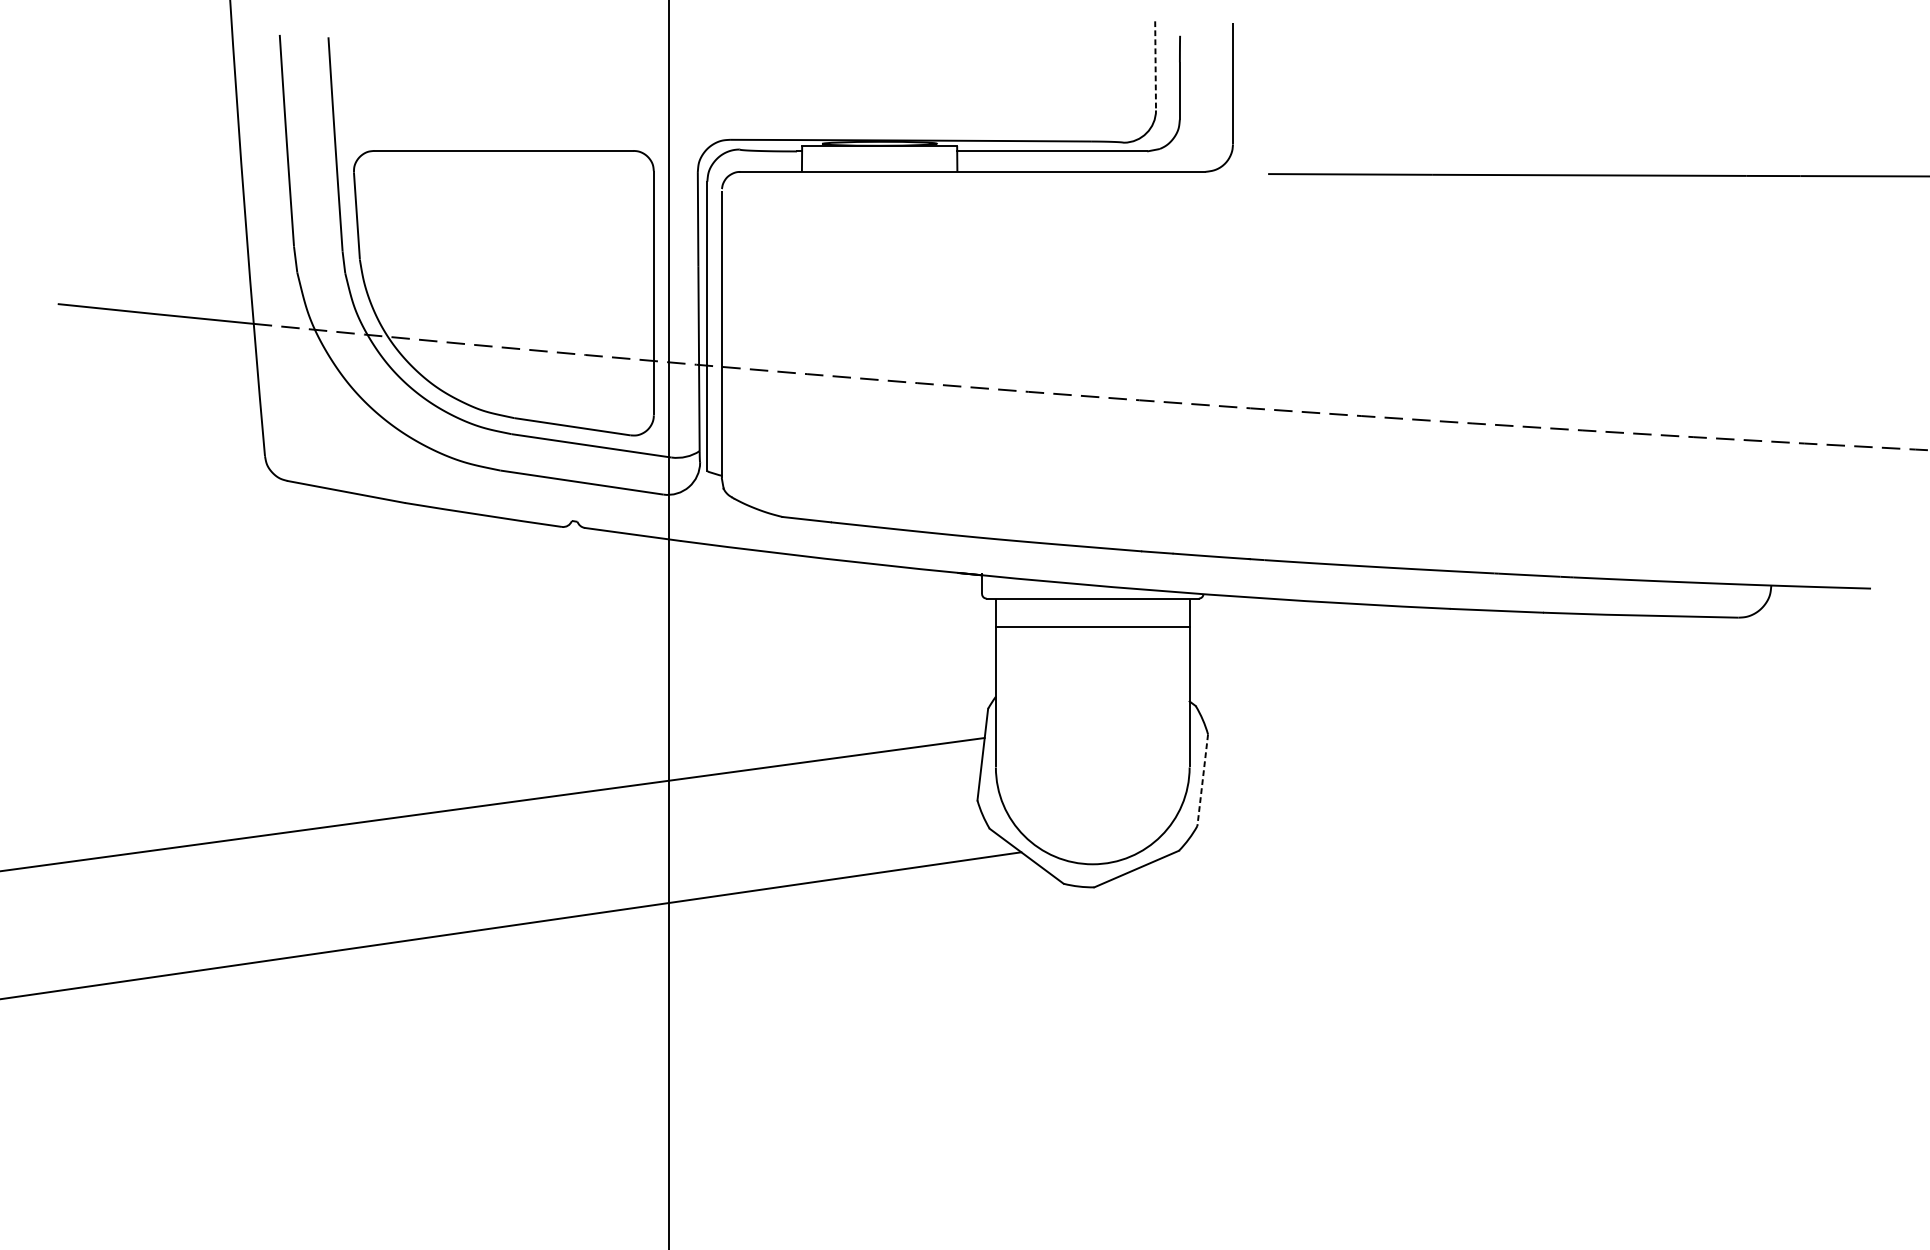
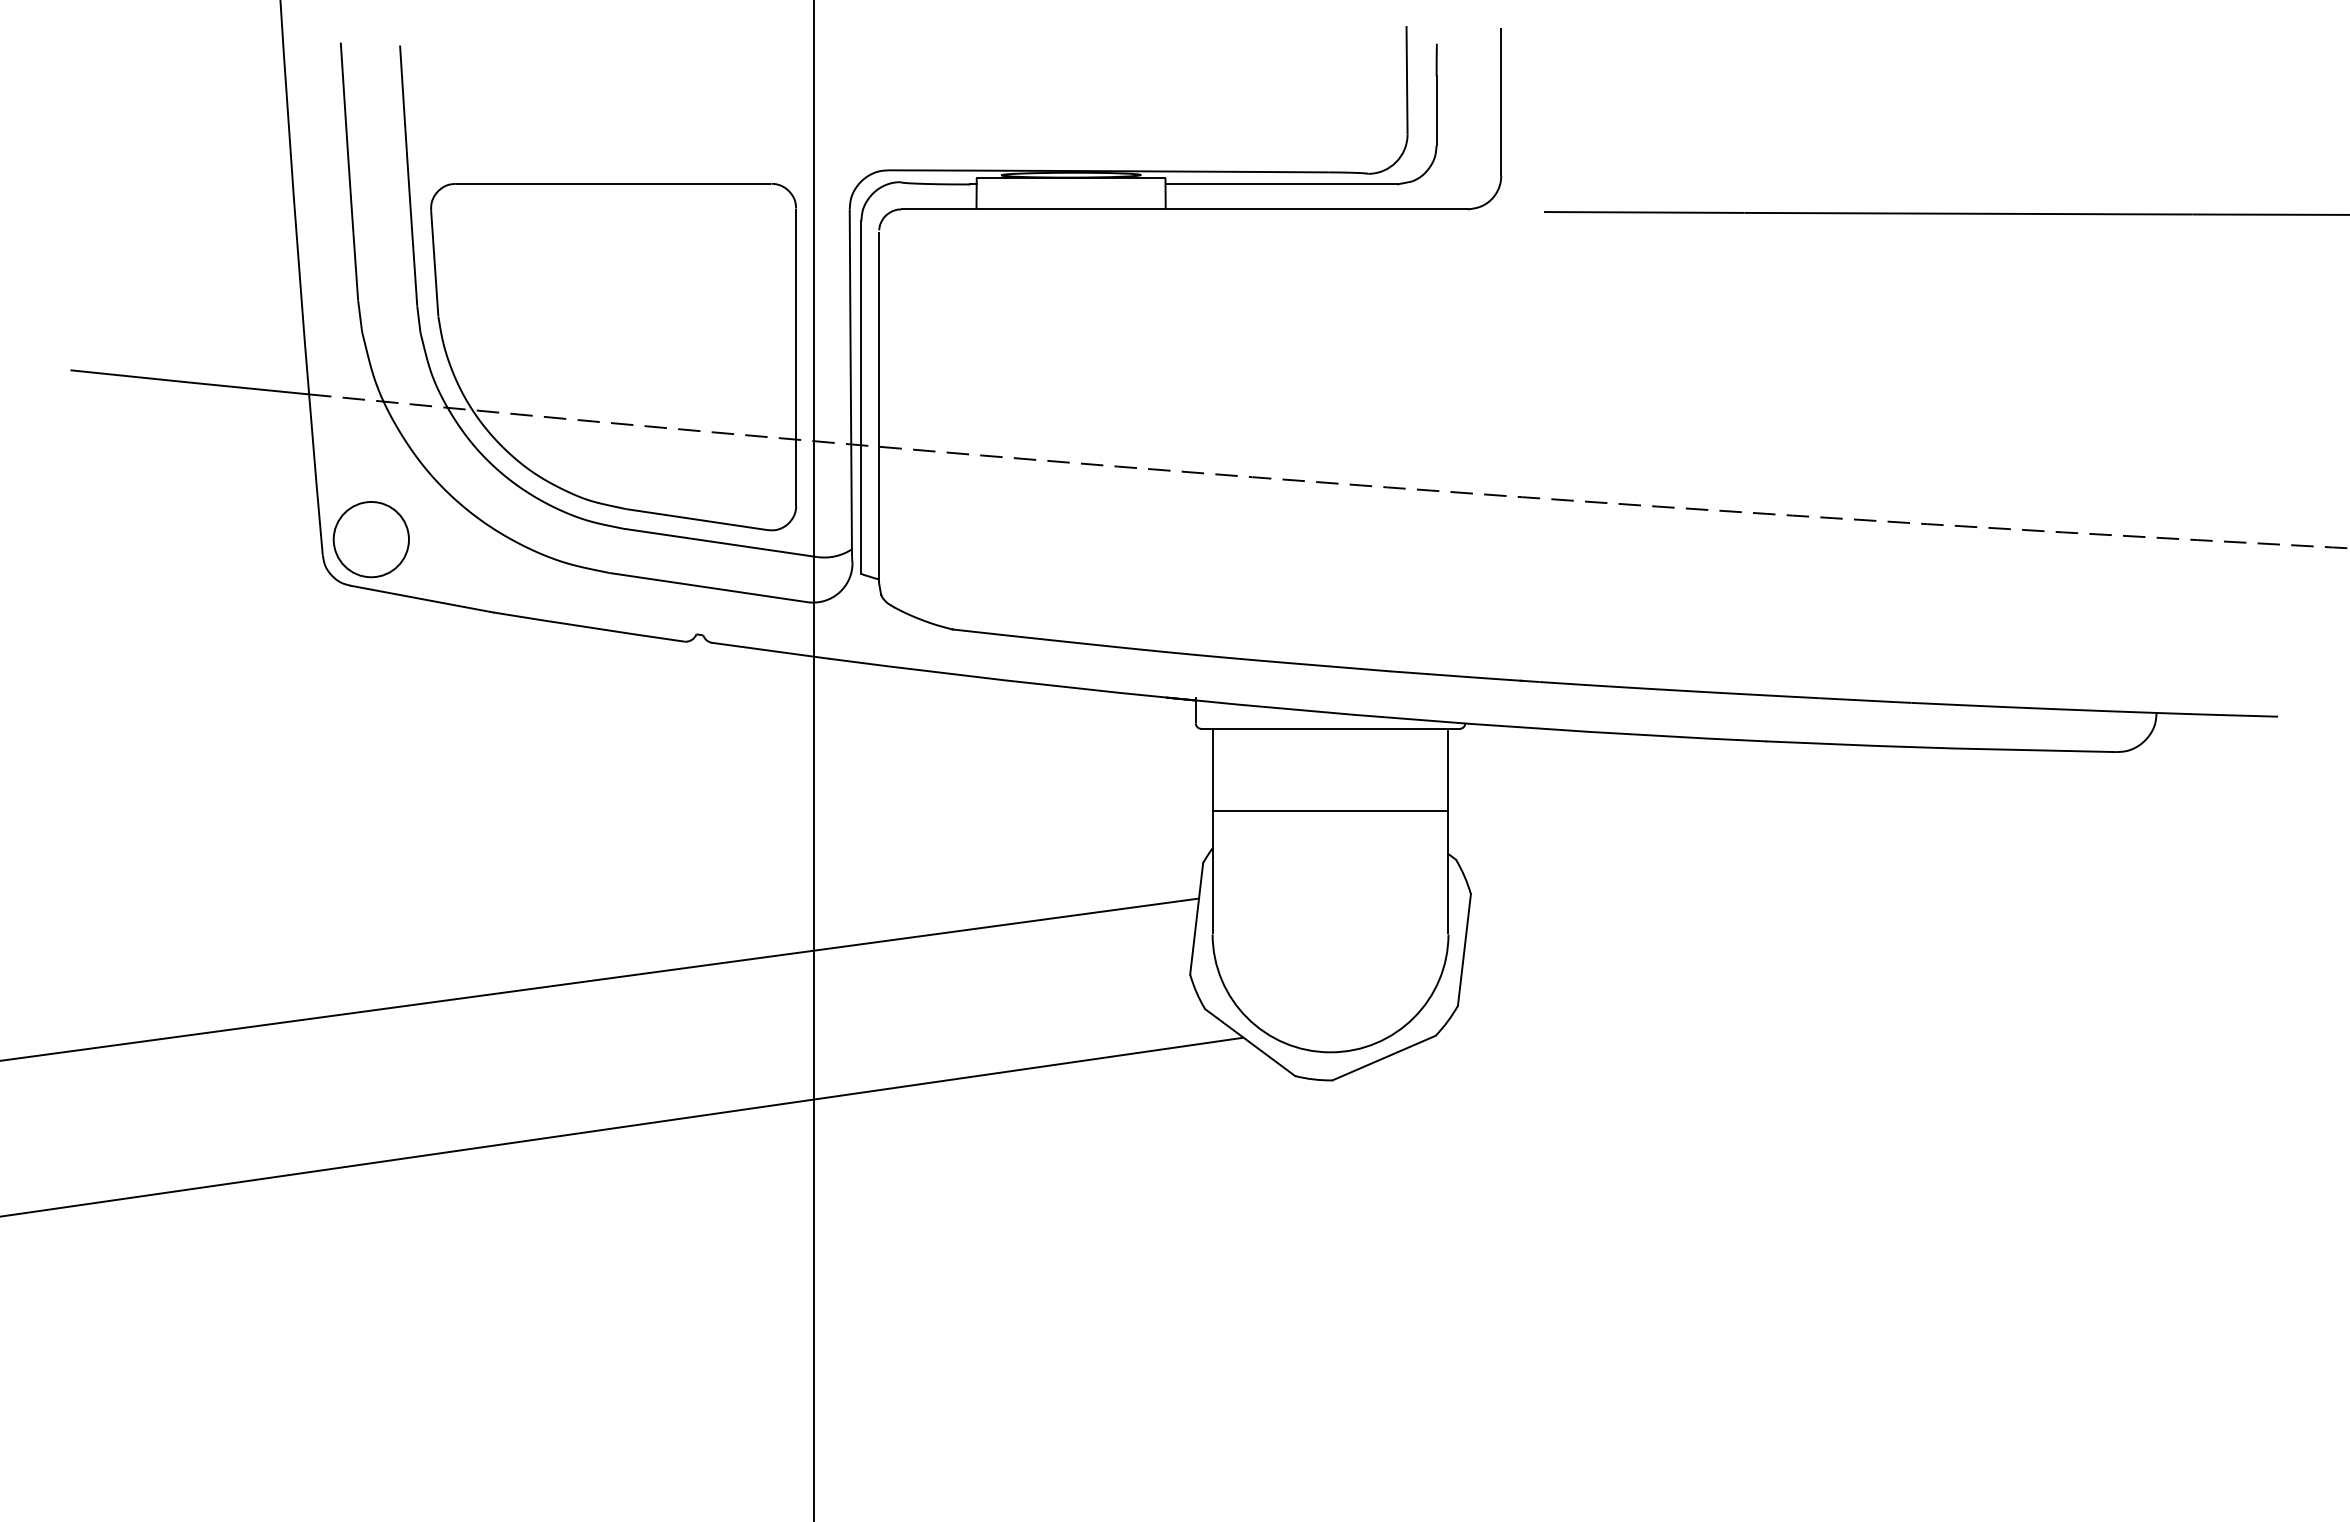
line: (1155, 66) -> (1407, 80), dashed -> solid
circle: (304, 443) -> (370, 539), added
line: (1092, 626) -> (1330, 810), moved
line: (1202, 780) -> (1464, 950), dashed -> solid

